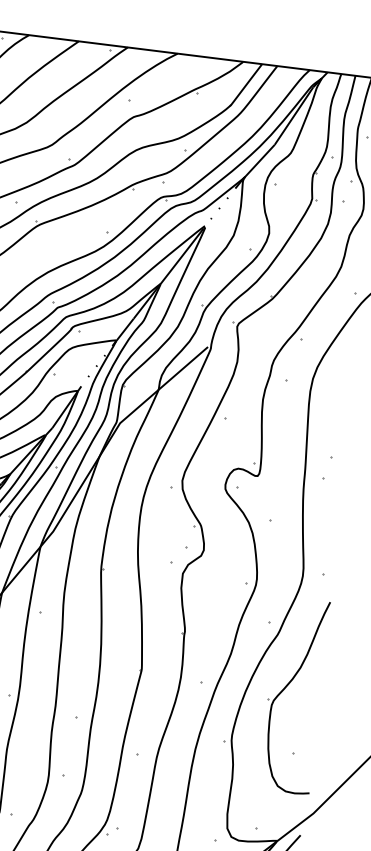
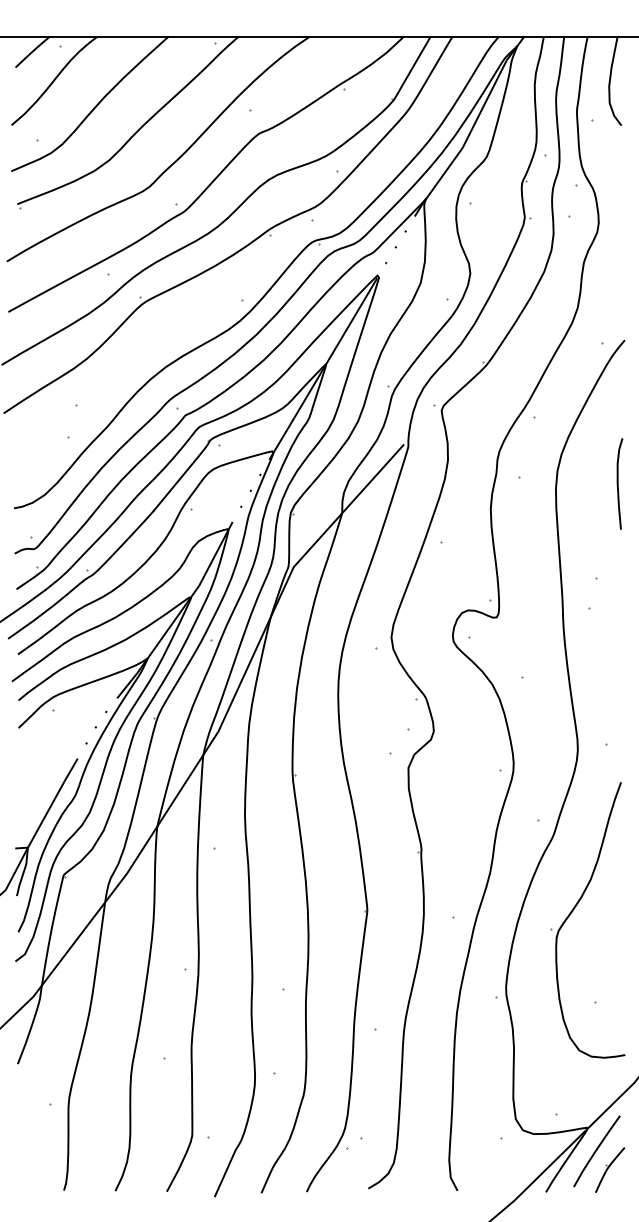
curve: (354, 393) -> (618, 483), added

